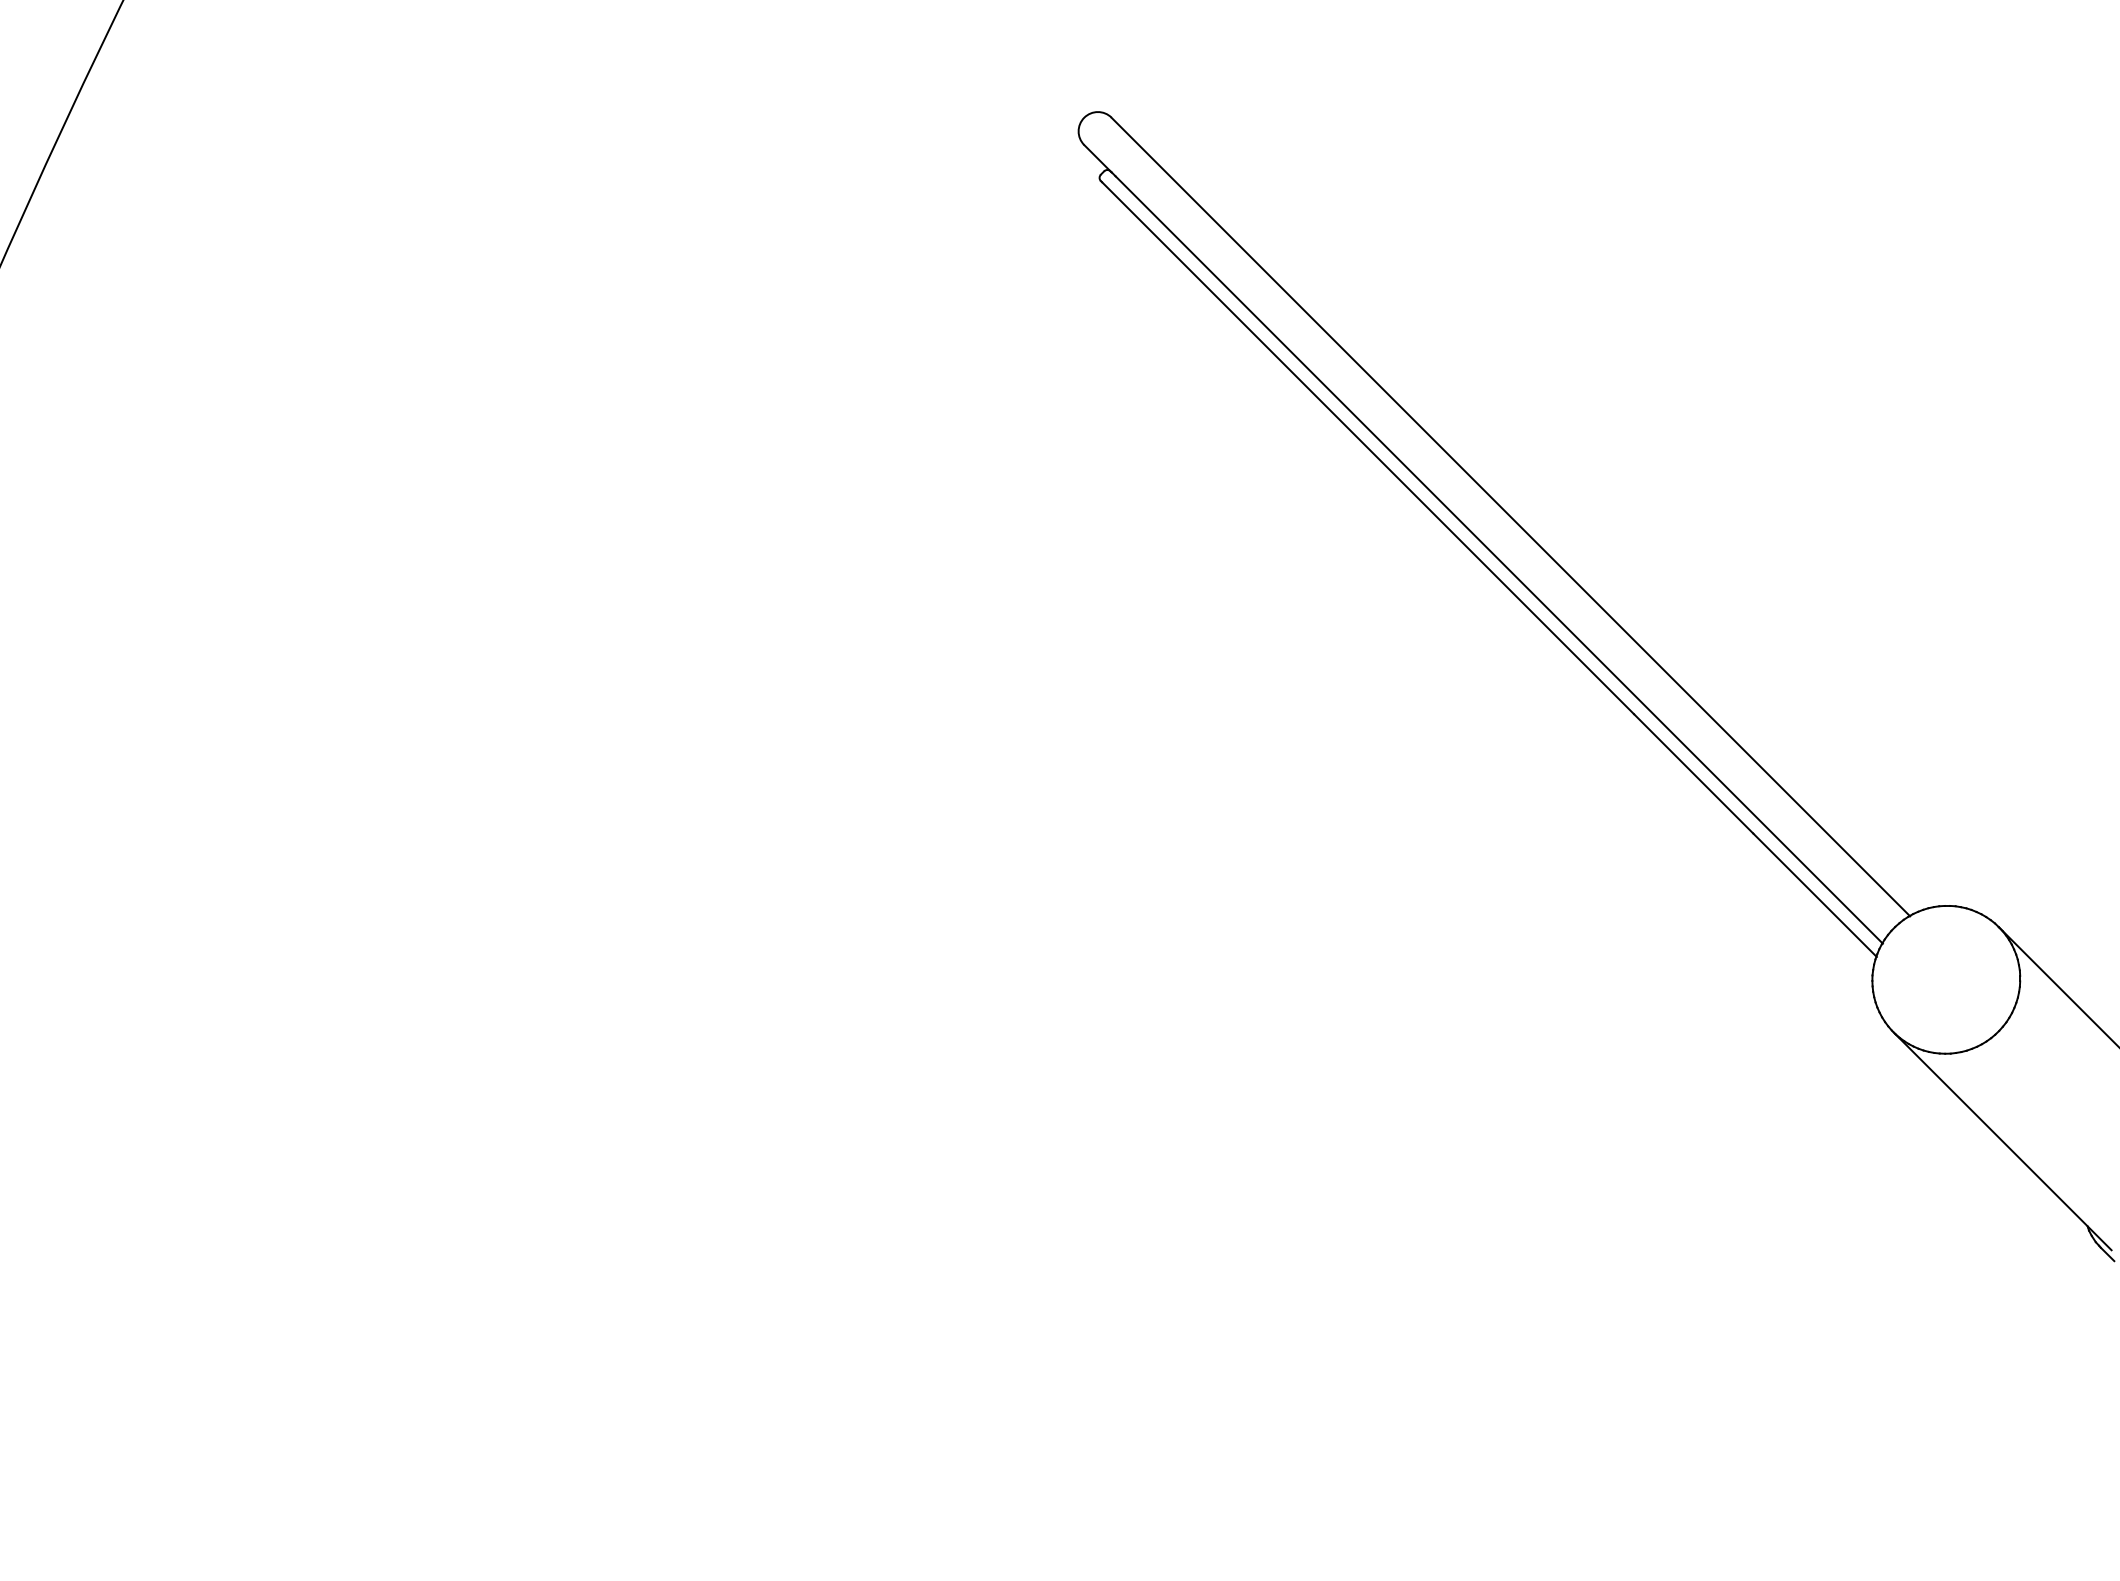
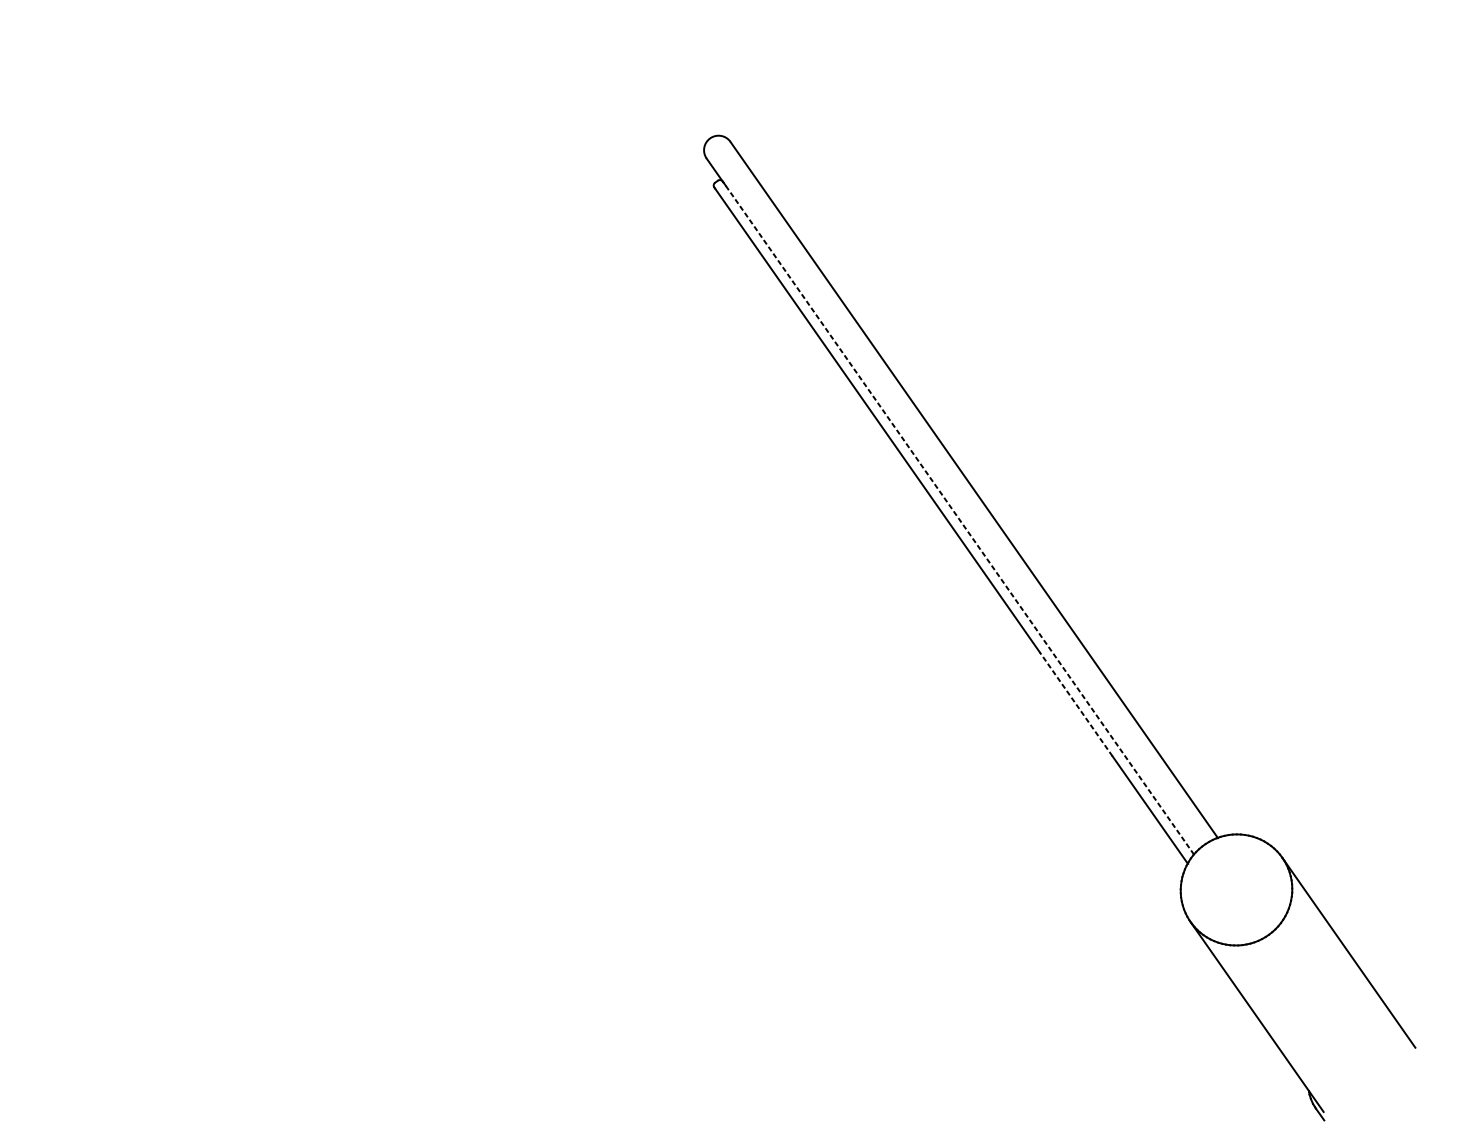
line: (1499, 560) -> (960, 520), solid -> dashed
line: (1693, 773) -> (1076, 703), solid -> dashed

